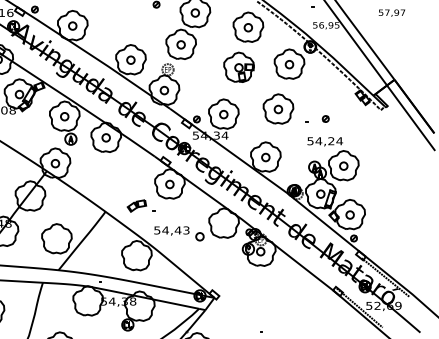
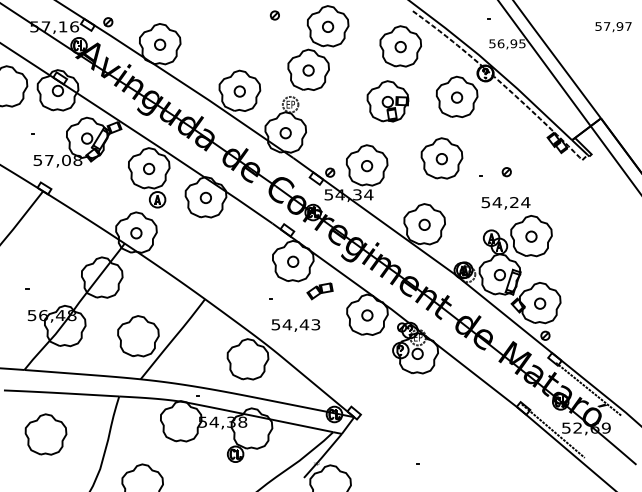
text: (392, 12) -> (613, 26), moved
part: (136, 206) -> (319, 291), moved
part: (200, 236) -> (367, 315), moved

